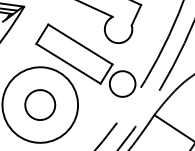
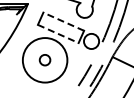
line: (80, 44) -> (63, 21), solid -> dashed
line: (68, 64) -> (58, 34), solid -> dashed
circle: (39, 103) -> (44, 59), size x0.6

